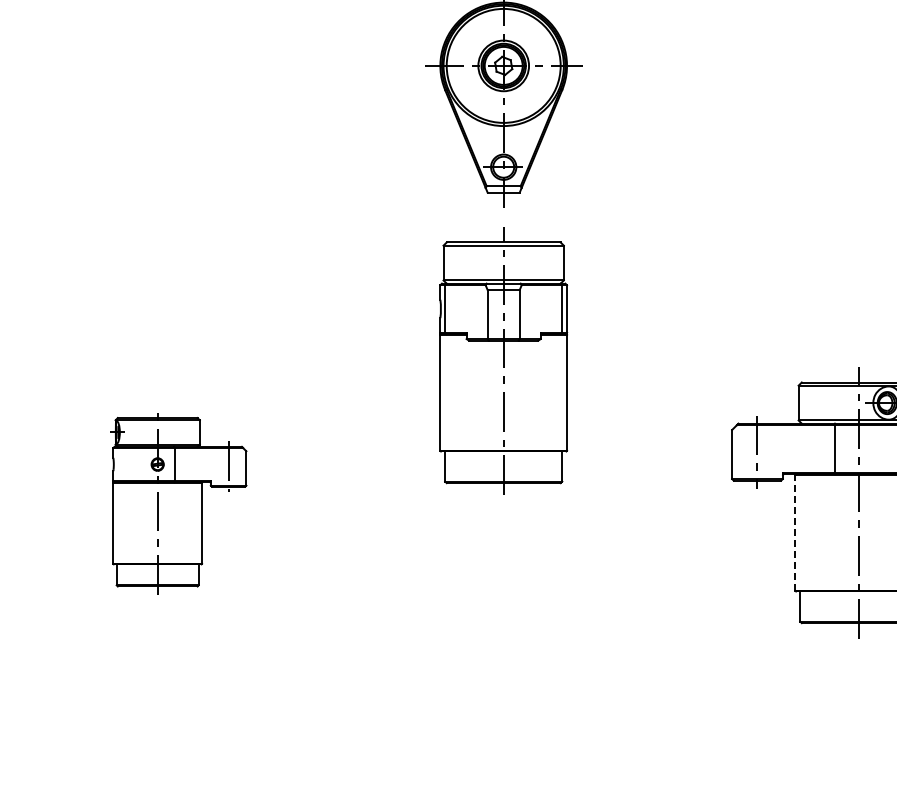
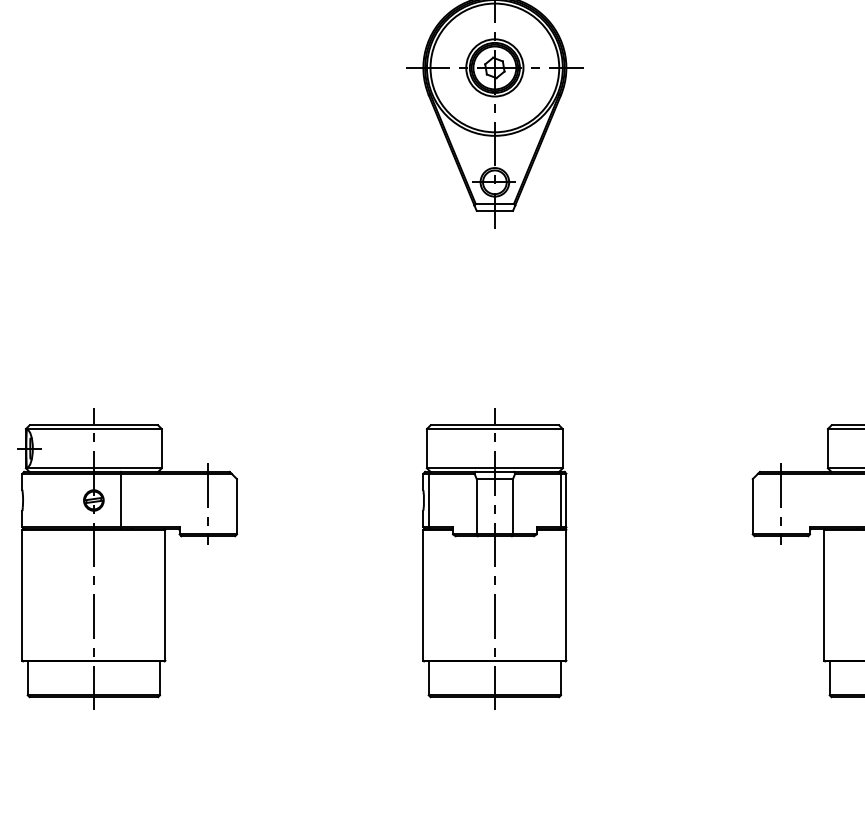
part: (503, 360) -> (494, 558), moved
part: (178, 500) -> (127, 558), size x1.43
line: (795, 532) -> (824, 594), dashed -> solid

